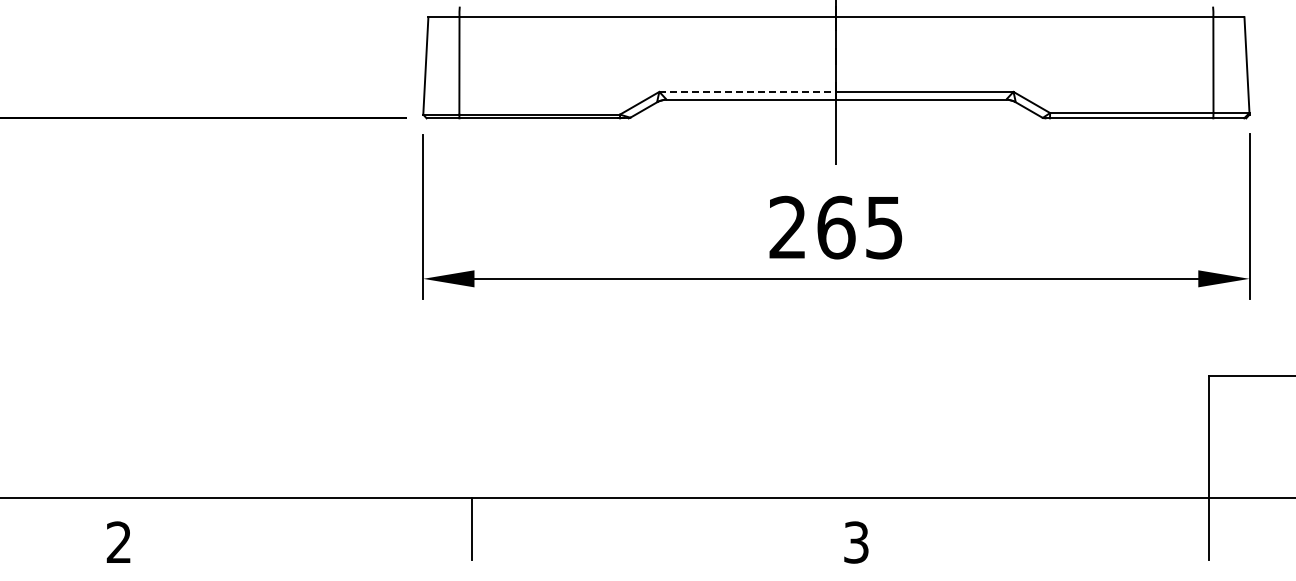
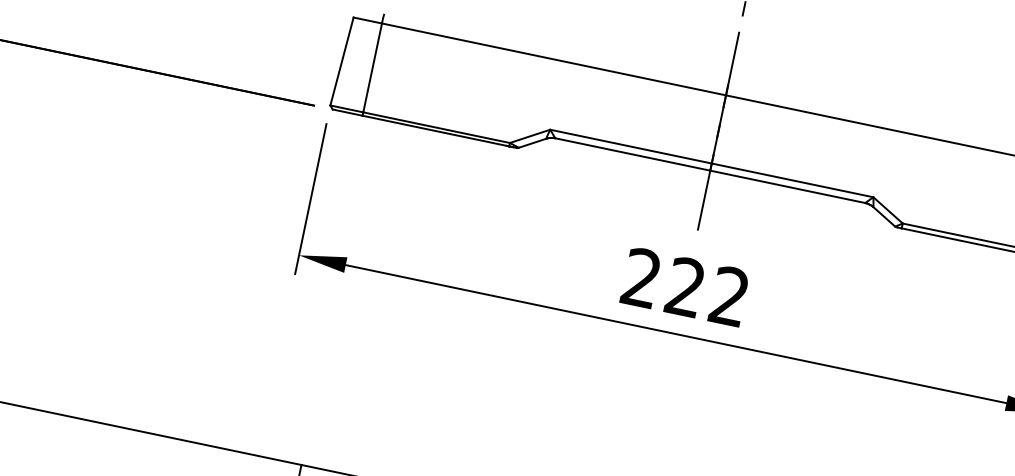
line: (747, 91) -> (630, 146), dashed -> solid
text: (859, 227) -> (706, 291), 265 -> 222

